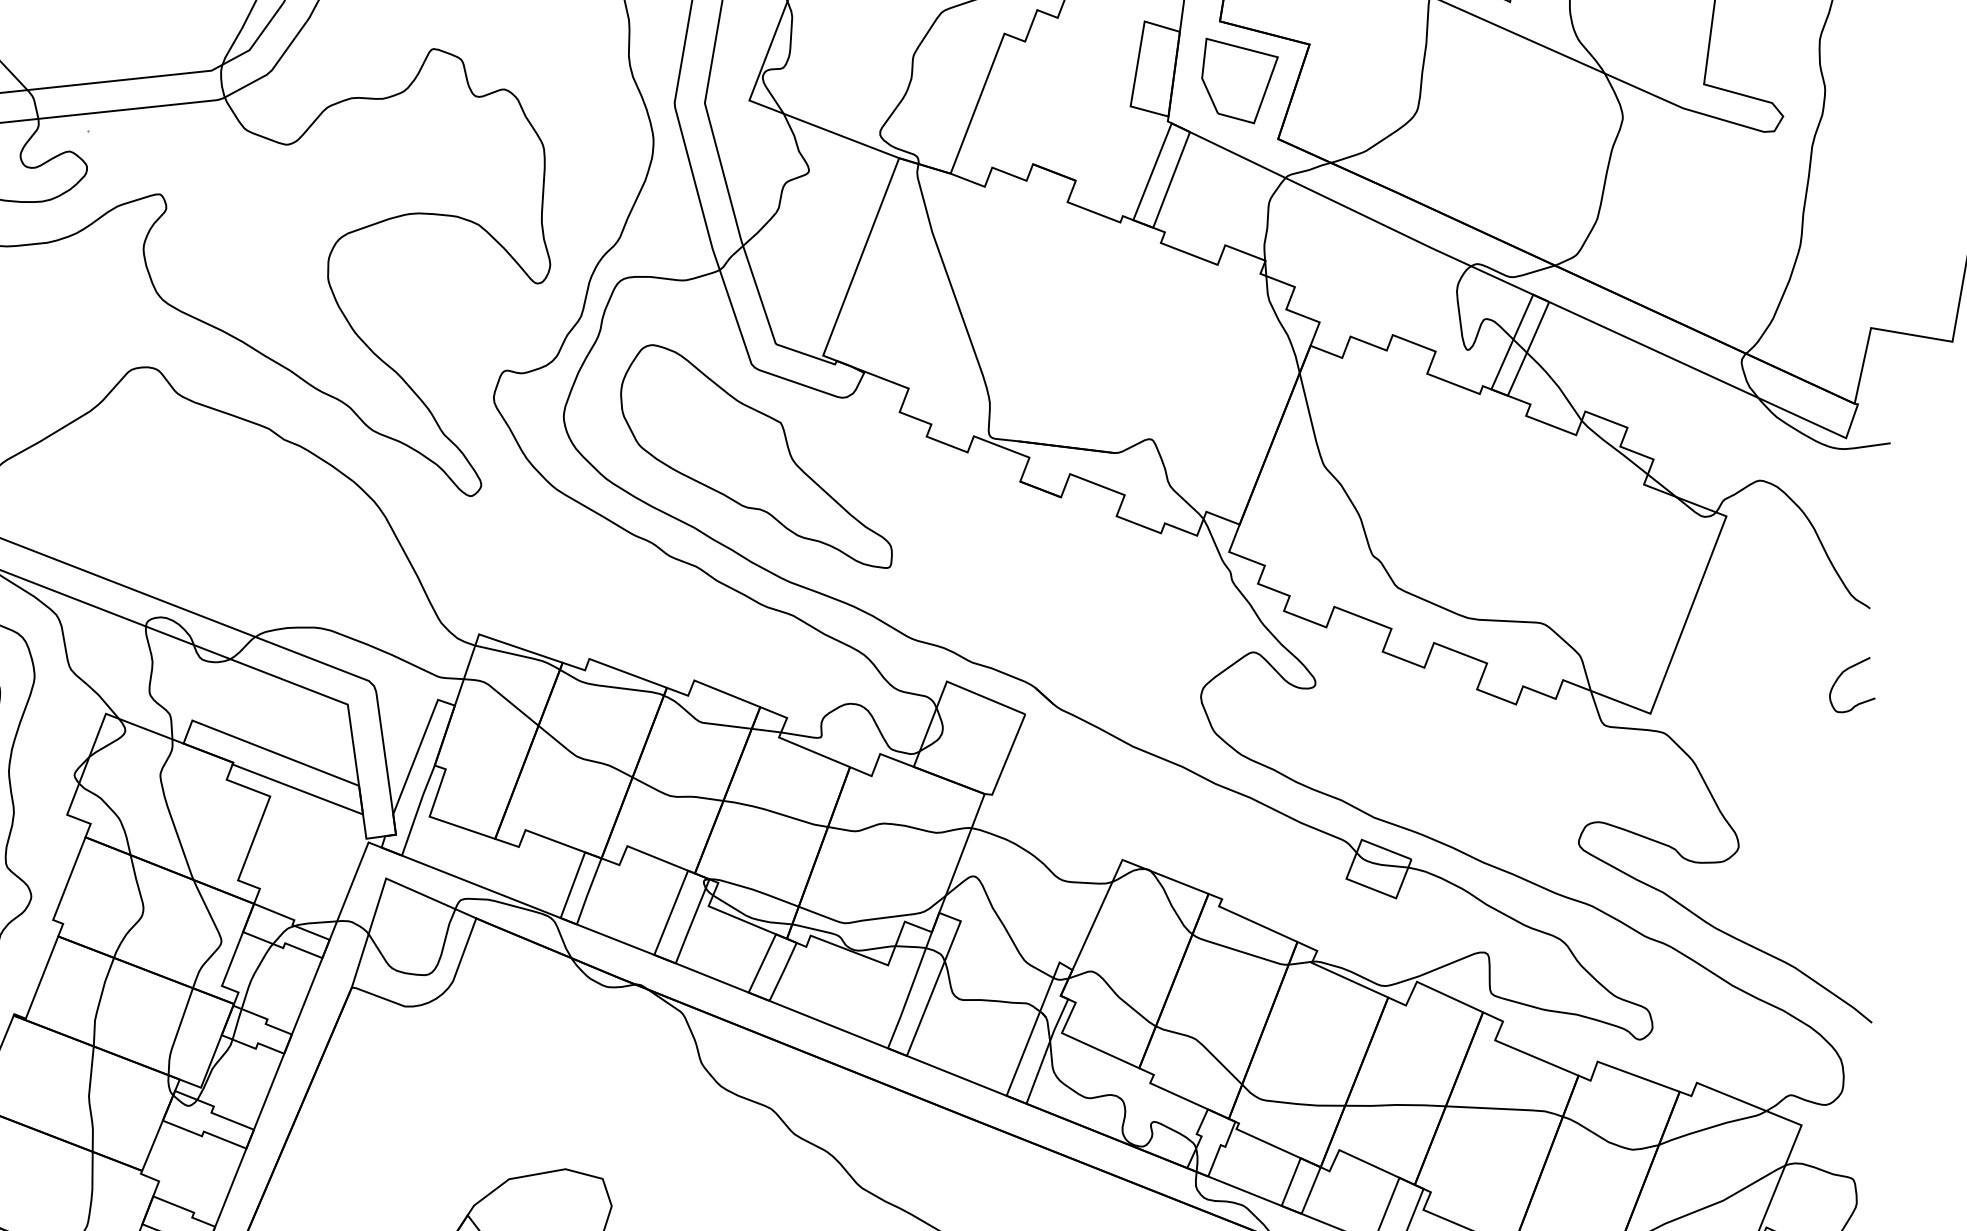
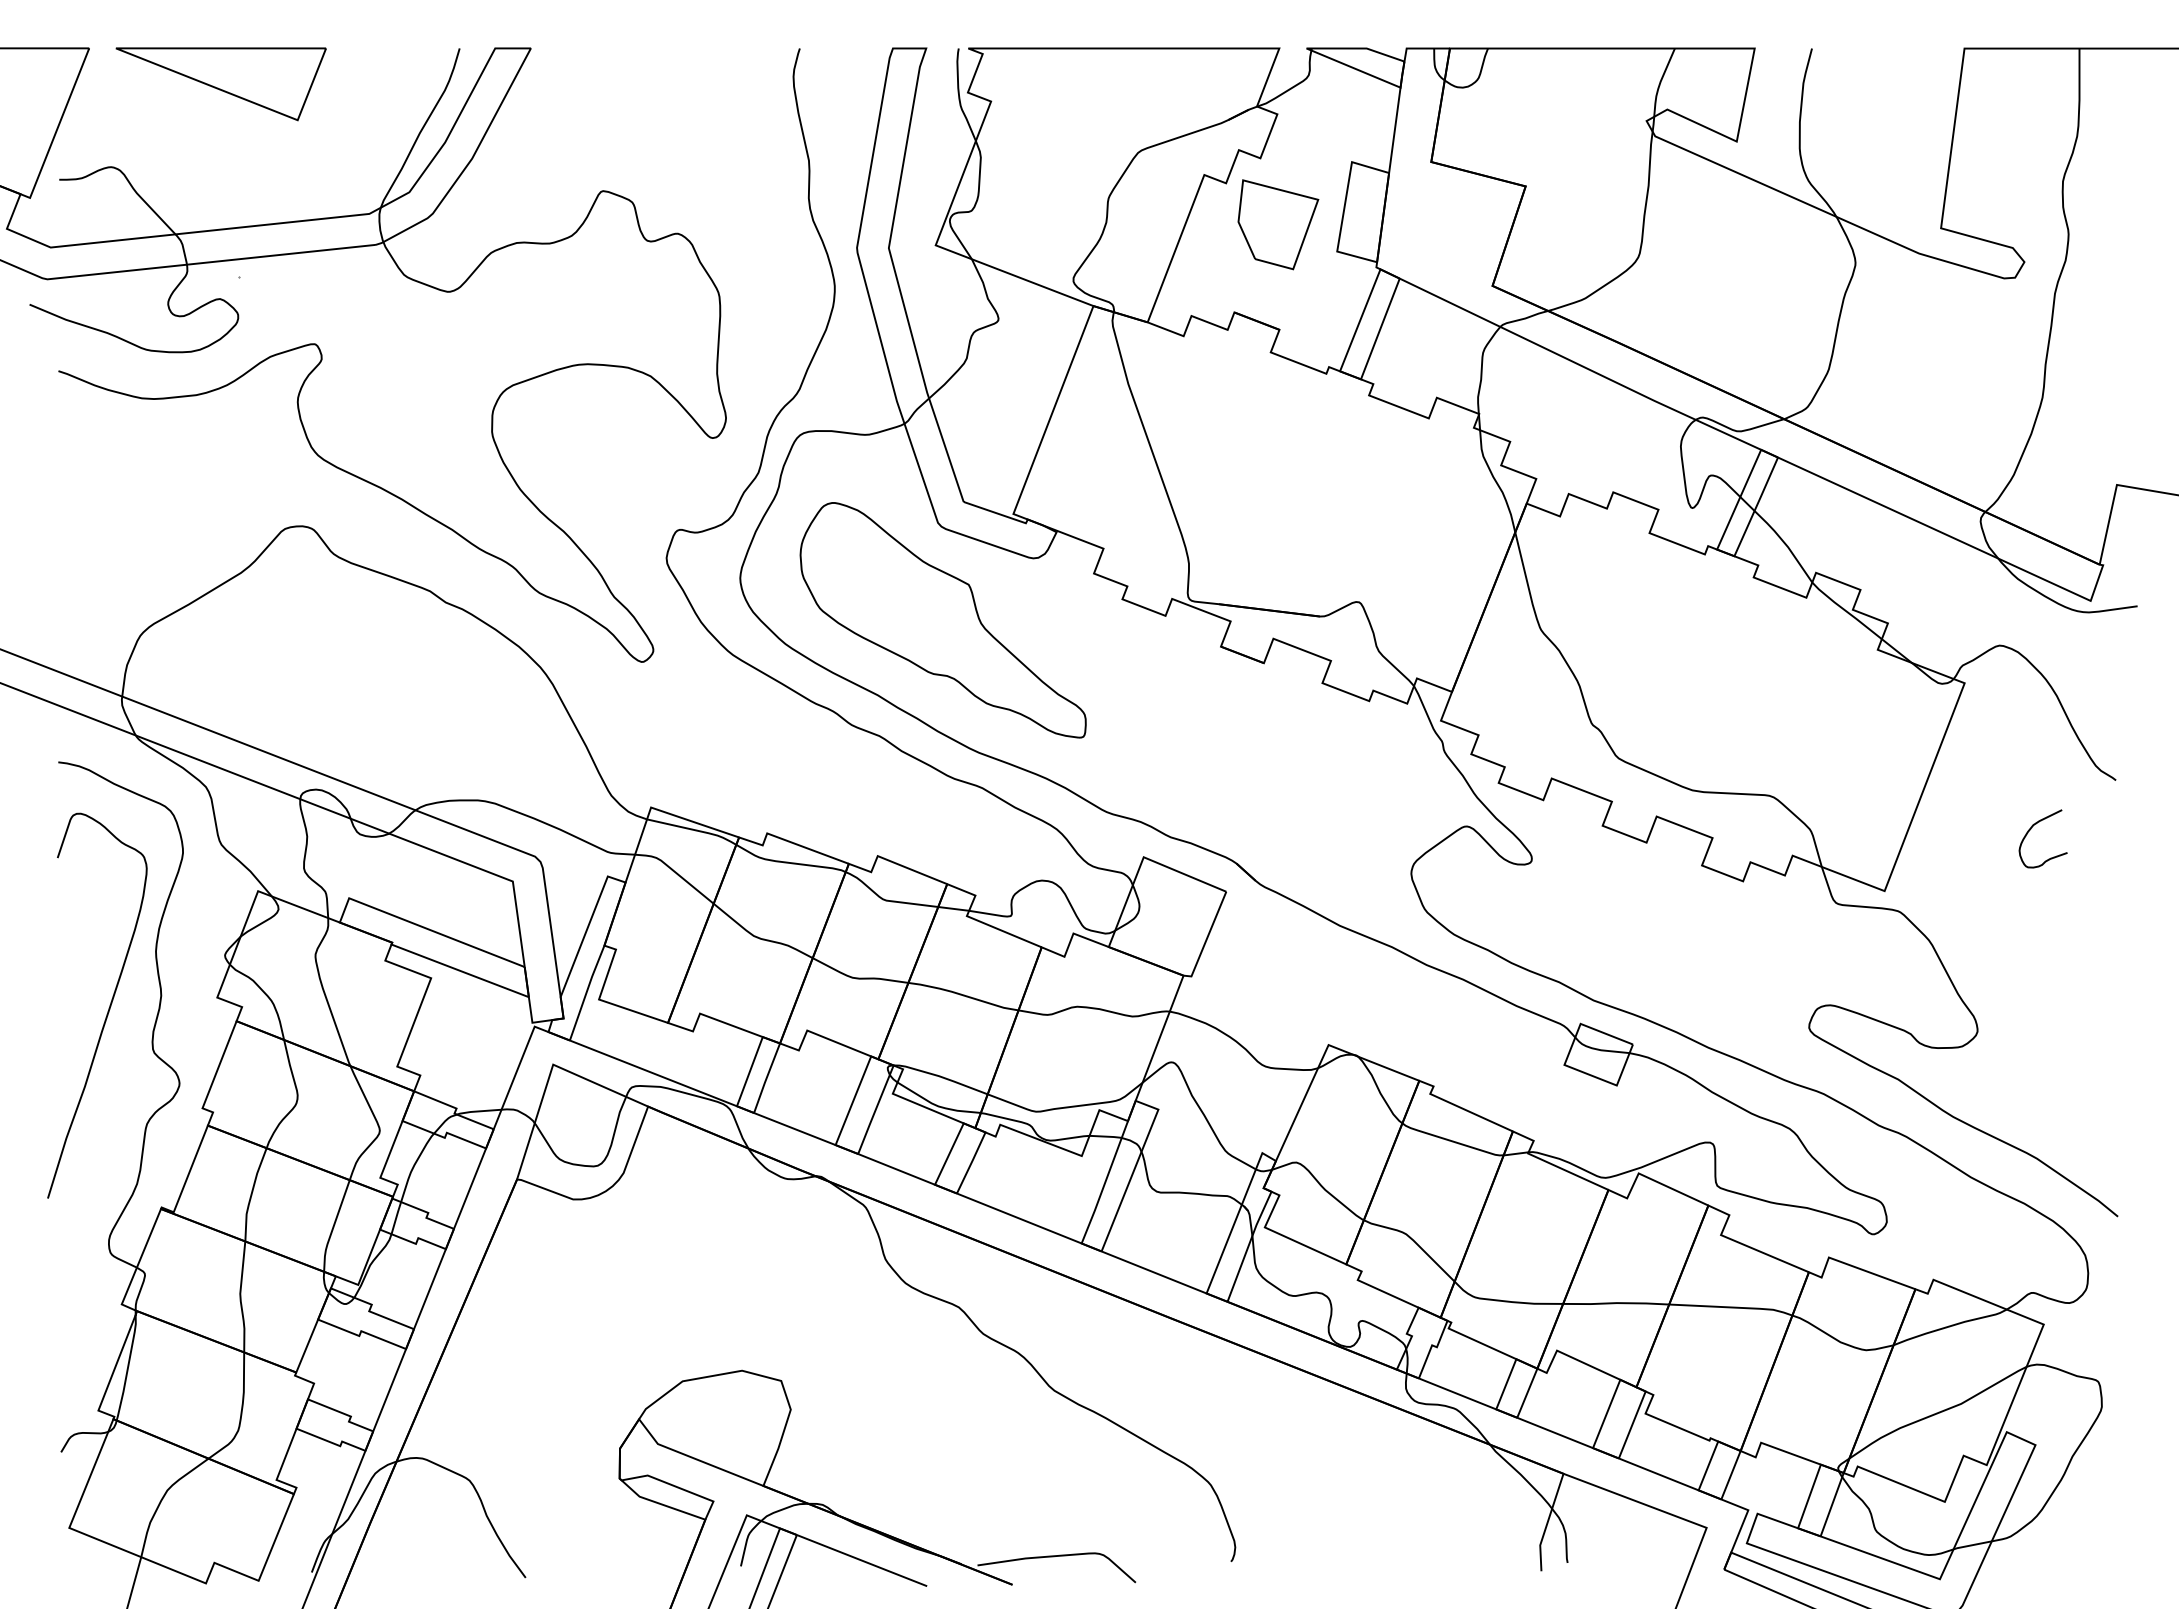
part: (1240, 80) -> (1278, 224), moved
curve: (1841, 676) -> (2031, 829), moved

